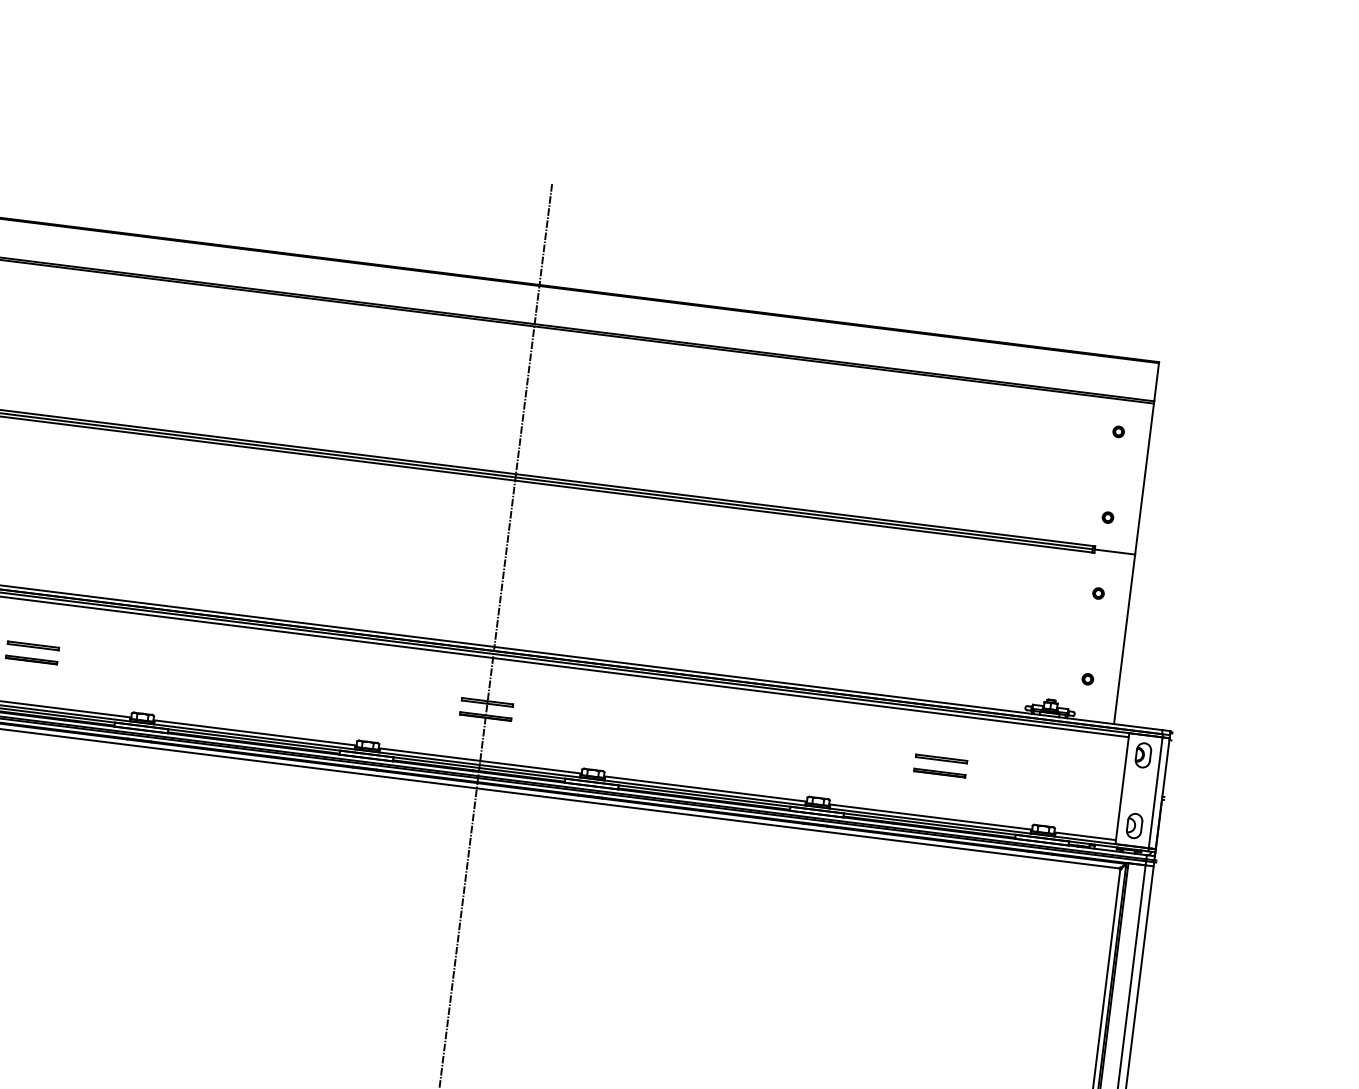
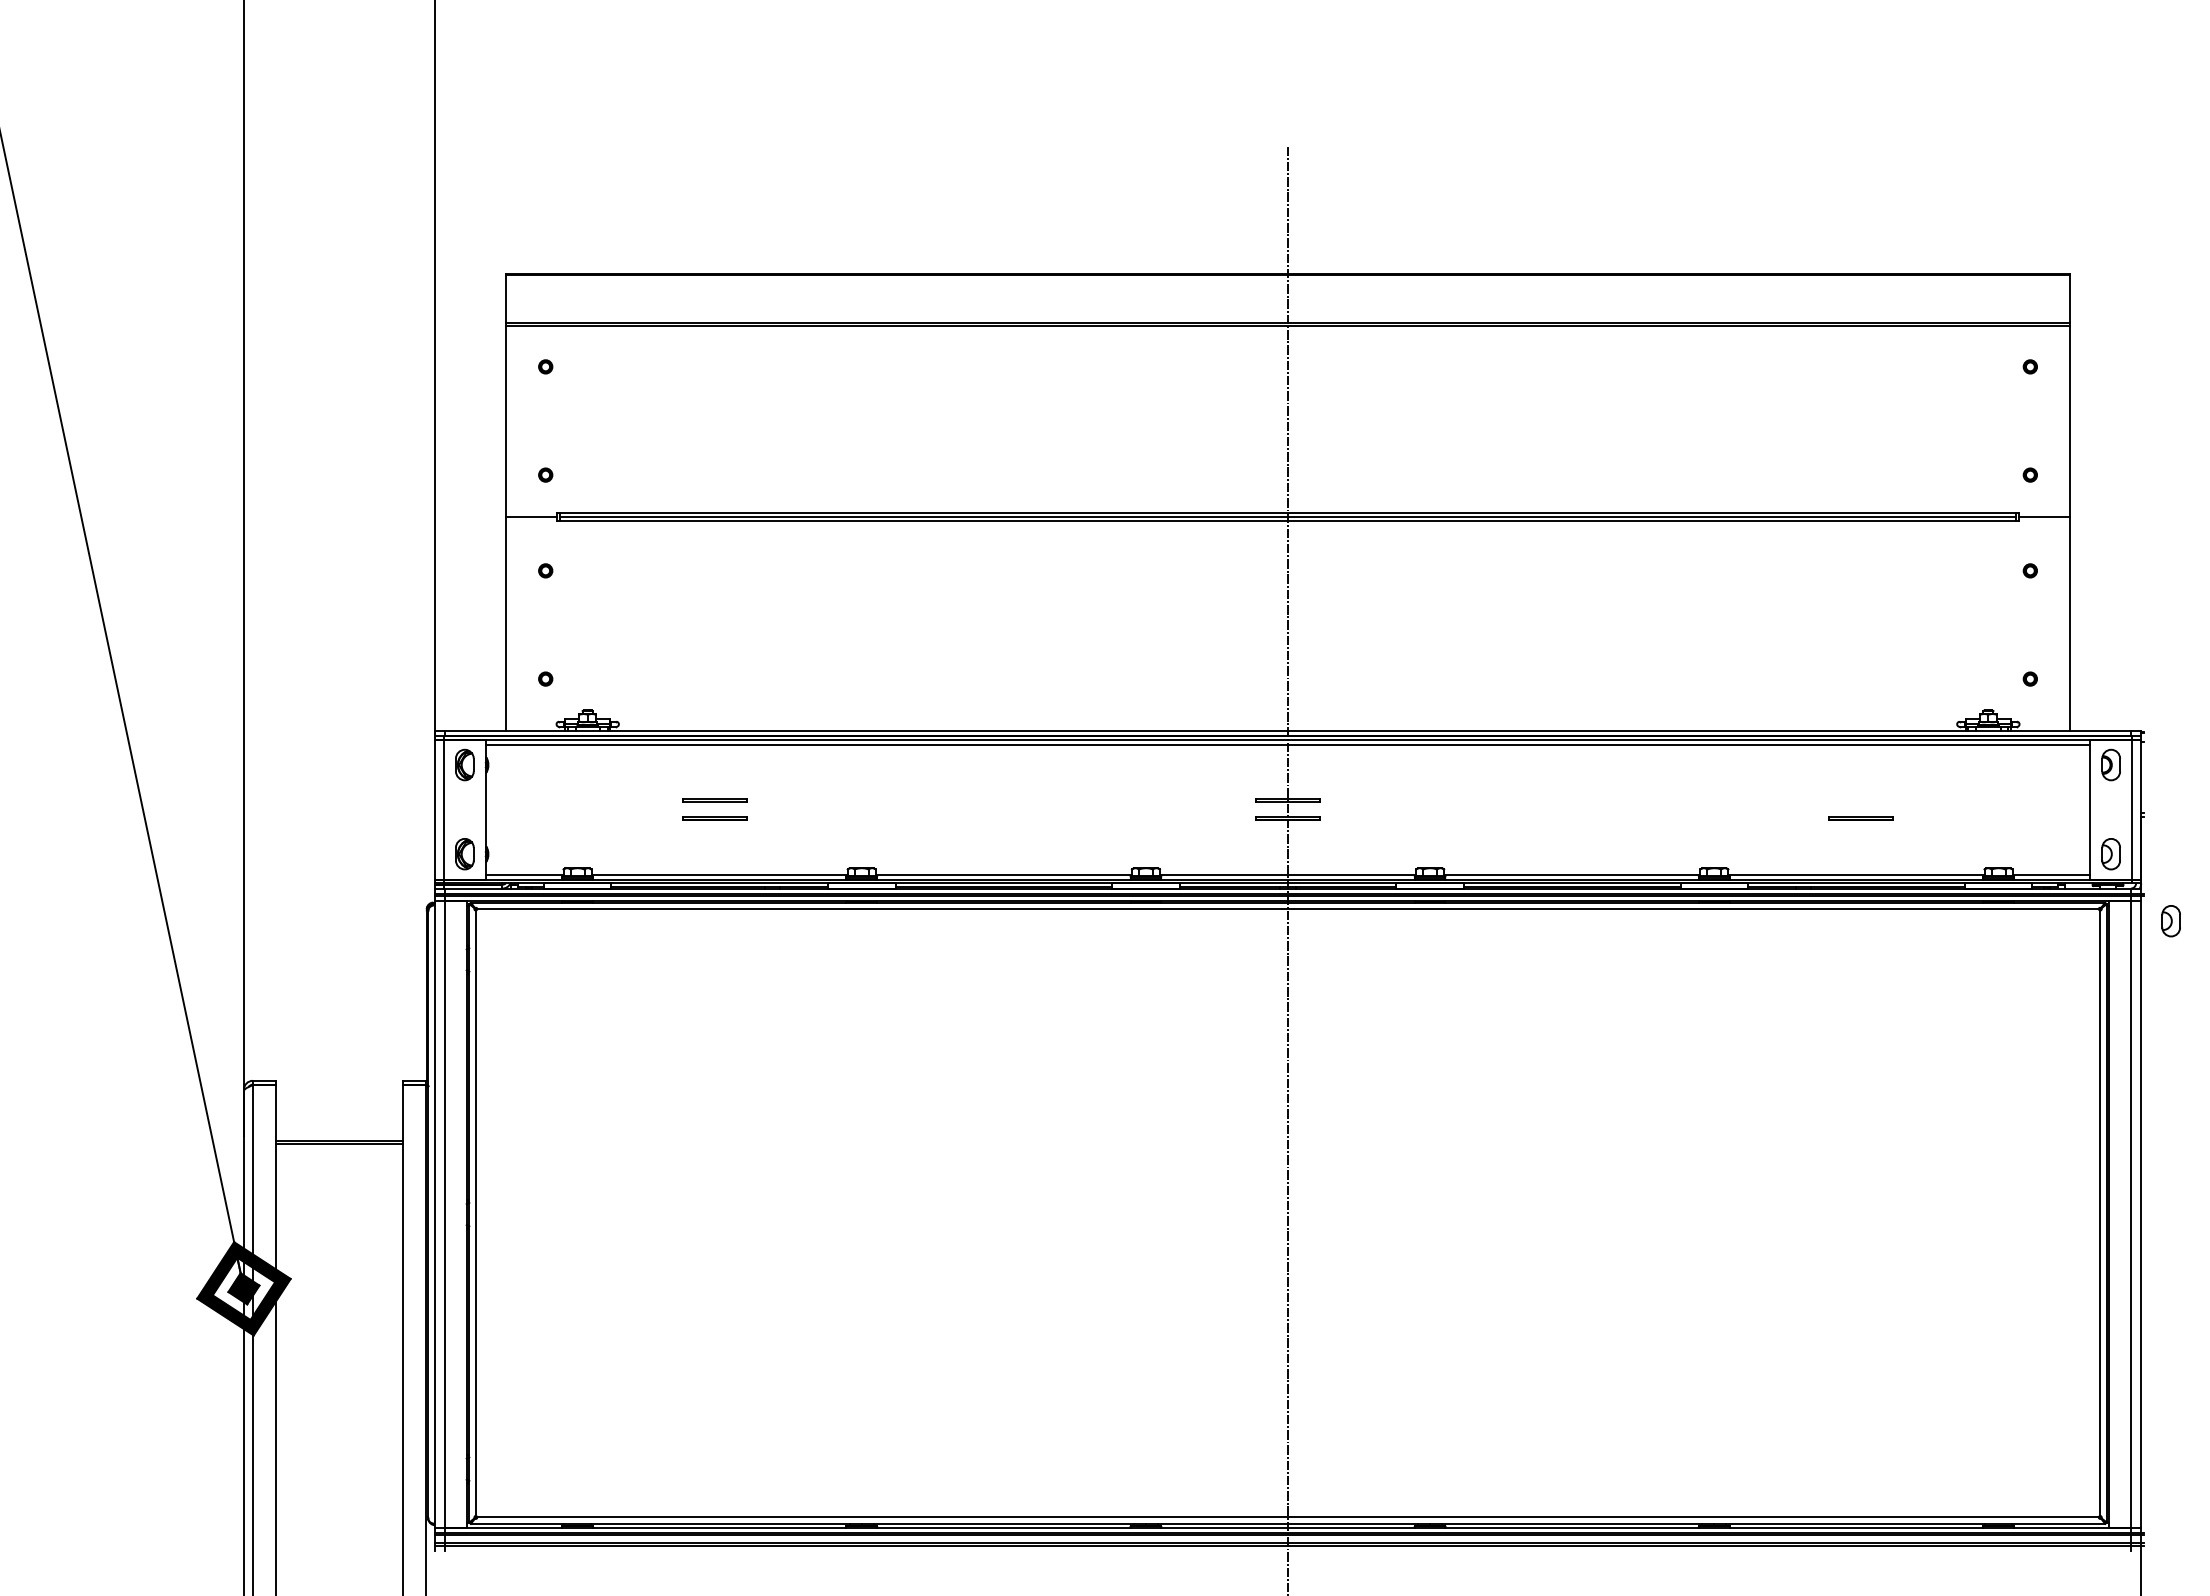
line: (941, 757) -> (1860, 799), removed
part: (1174, 885) -> (2170, 921), added

